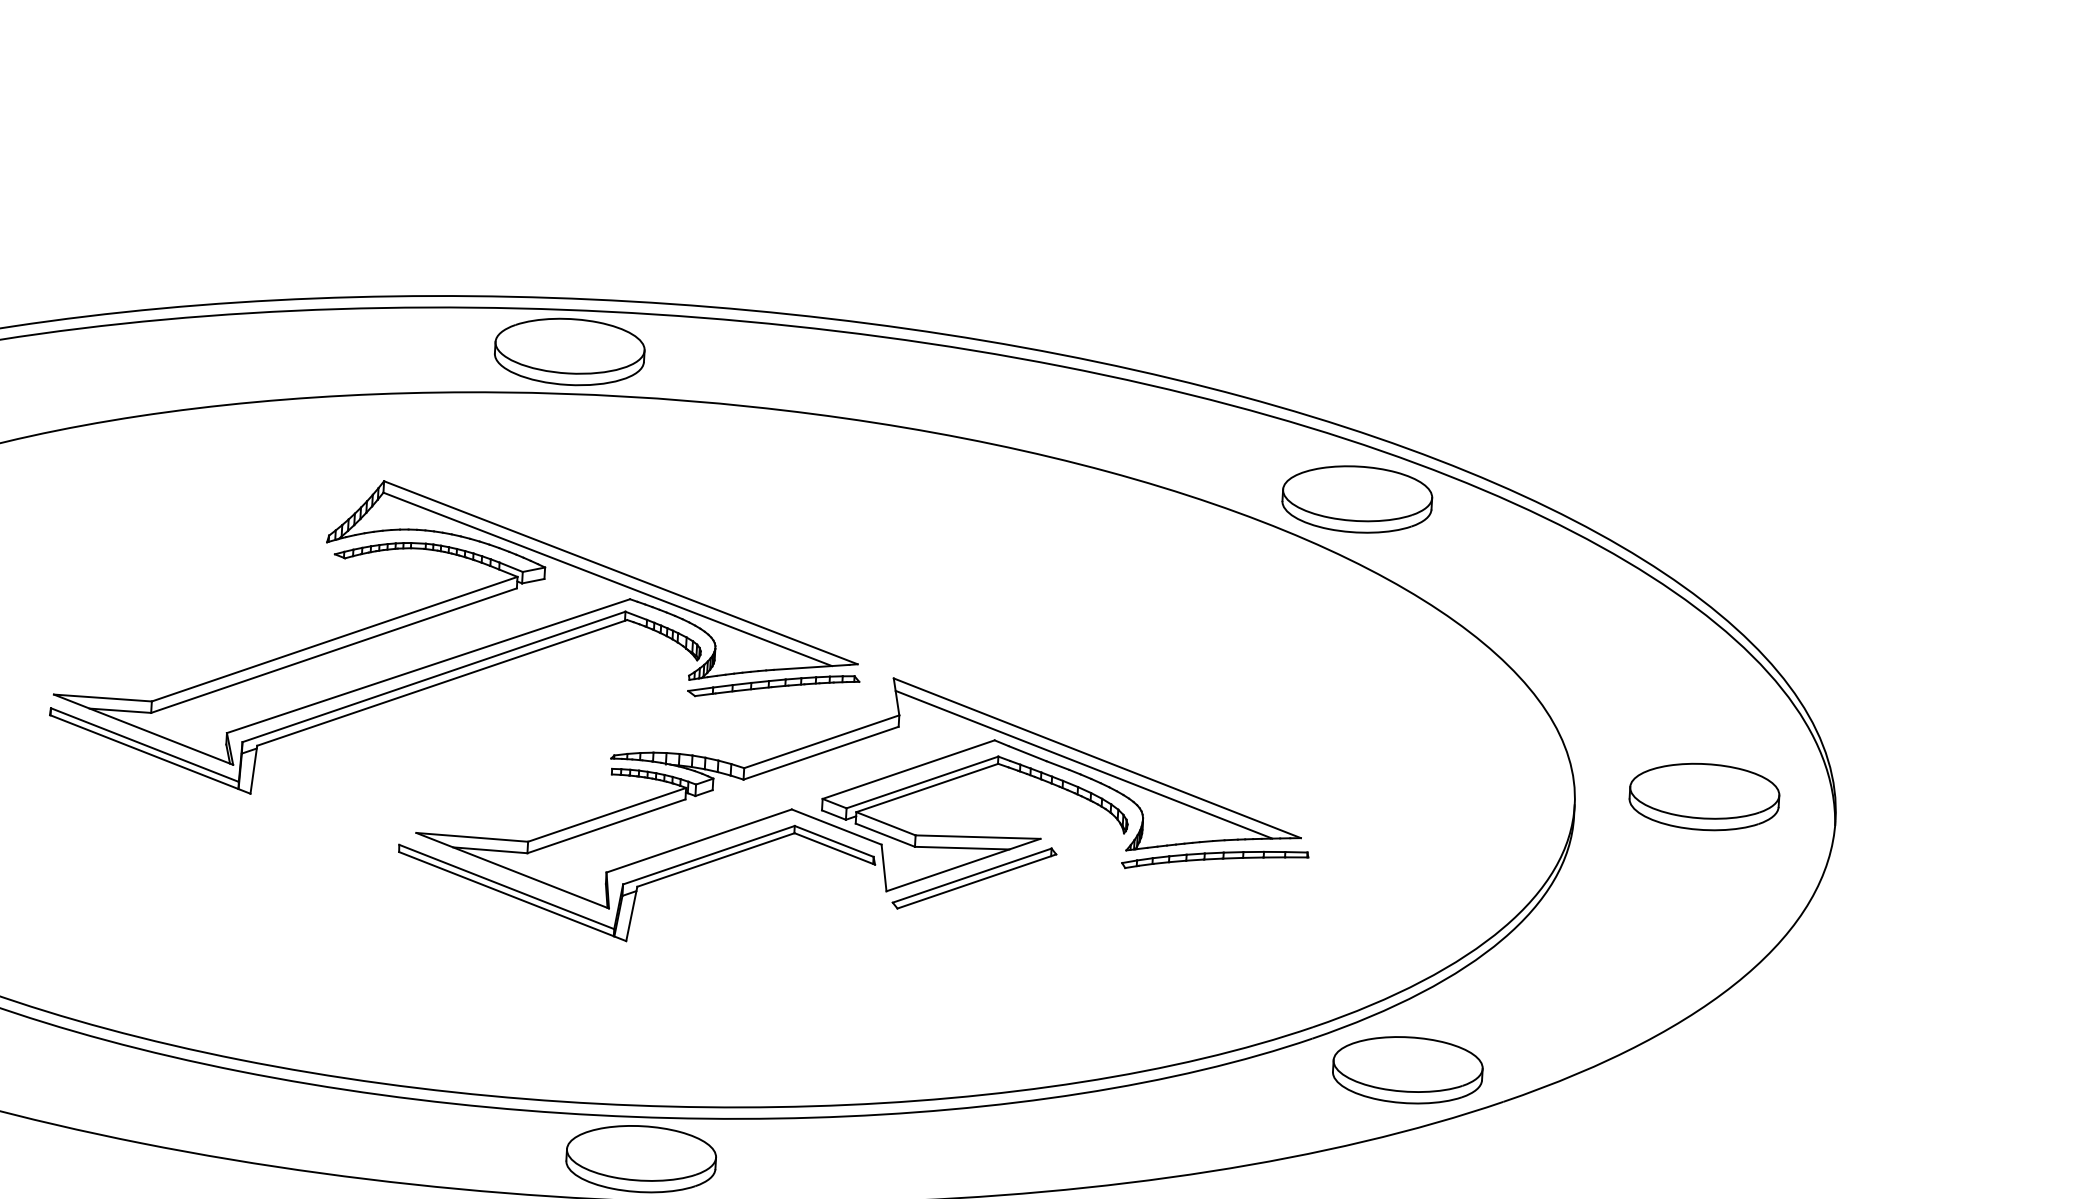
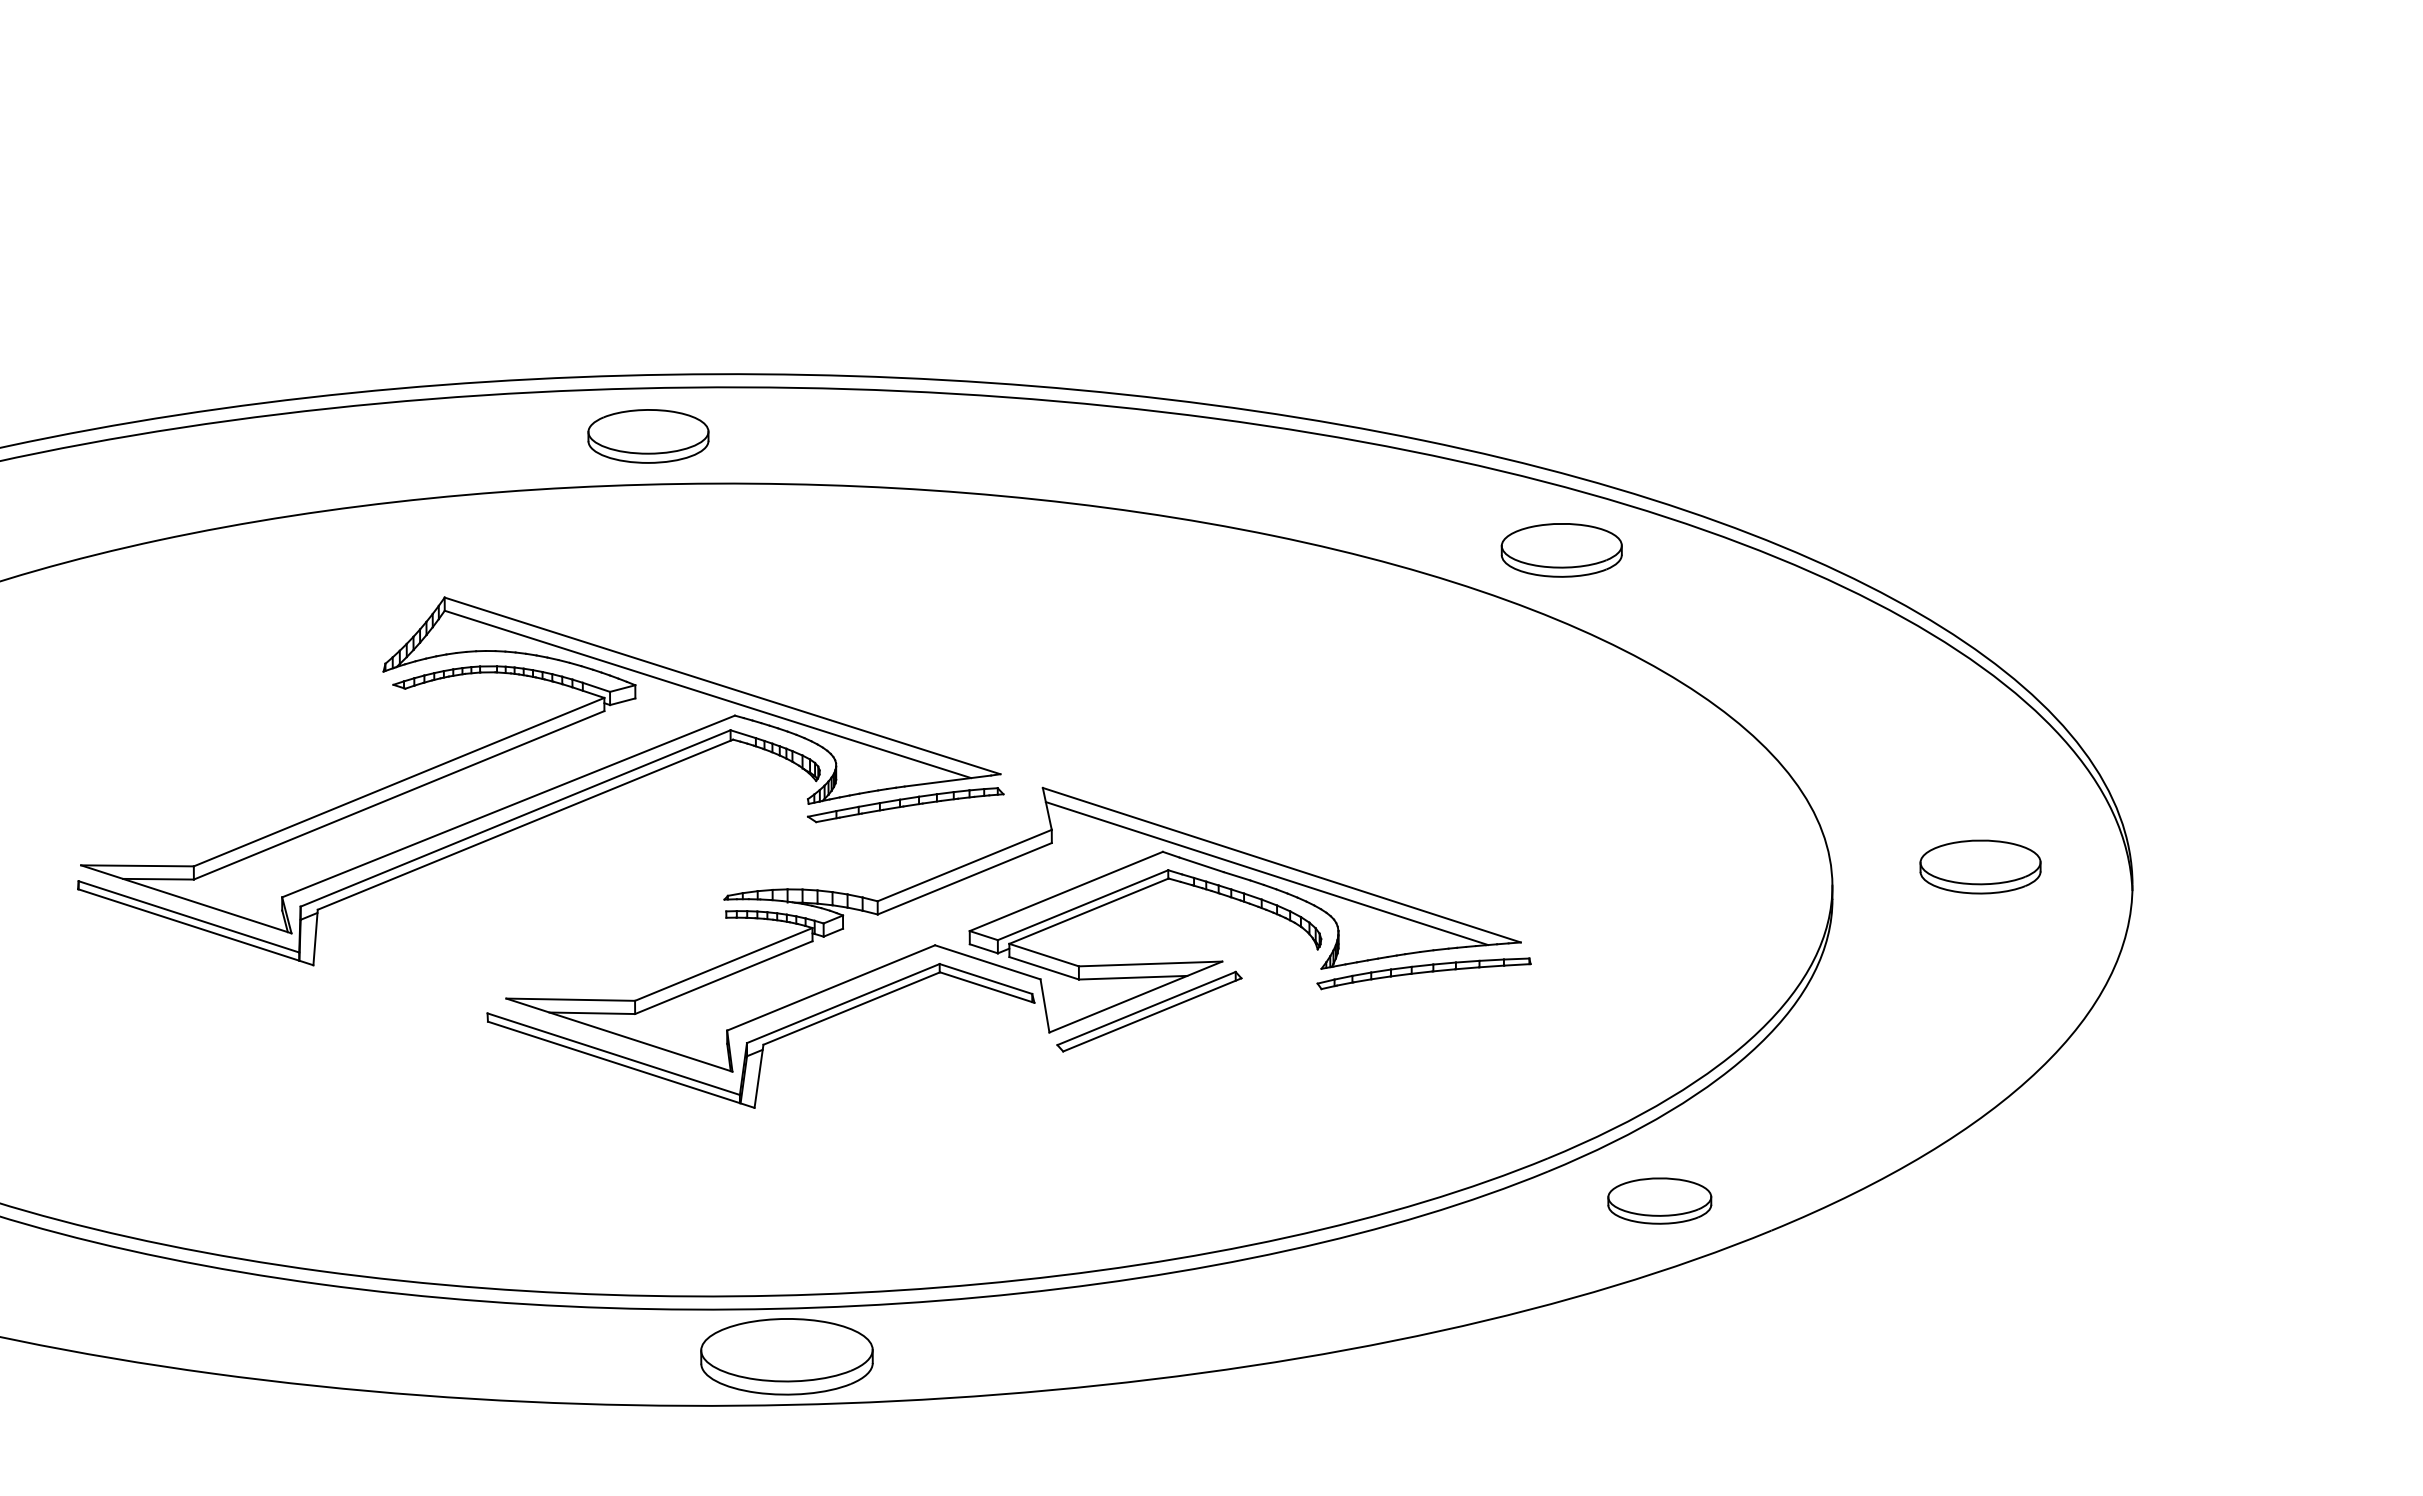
part: (569, 352) -> (648, 436), size x0.7
part: (1357, 499) -> (1561, 550), size x0.7
part: (1704, 796) -> (1980, 866), size x0.7
part: (1407, 1069) -> (1659, 1200), size x0.6

